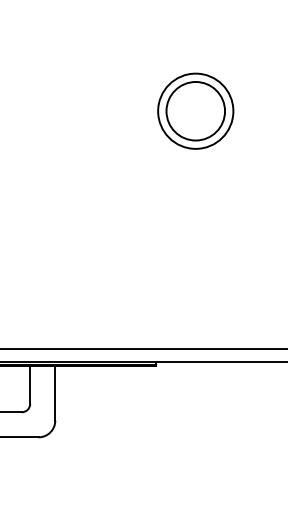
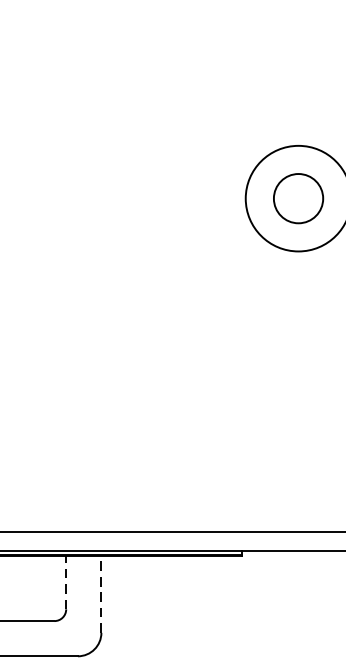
circle: (195, 111) -> (298, 198), size x0.6
line: (30, 385) -> (66, 583), solid -> dashed
line: (55, 392) -> (101, 593), solid -> dashed

